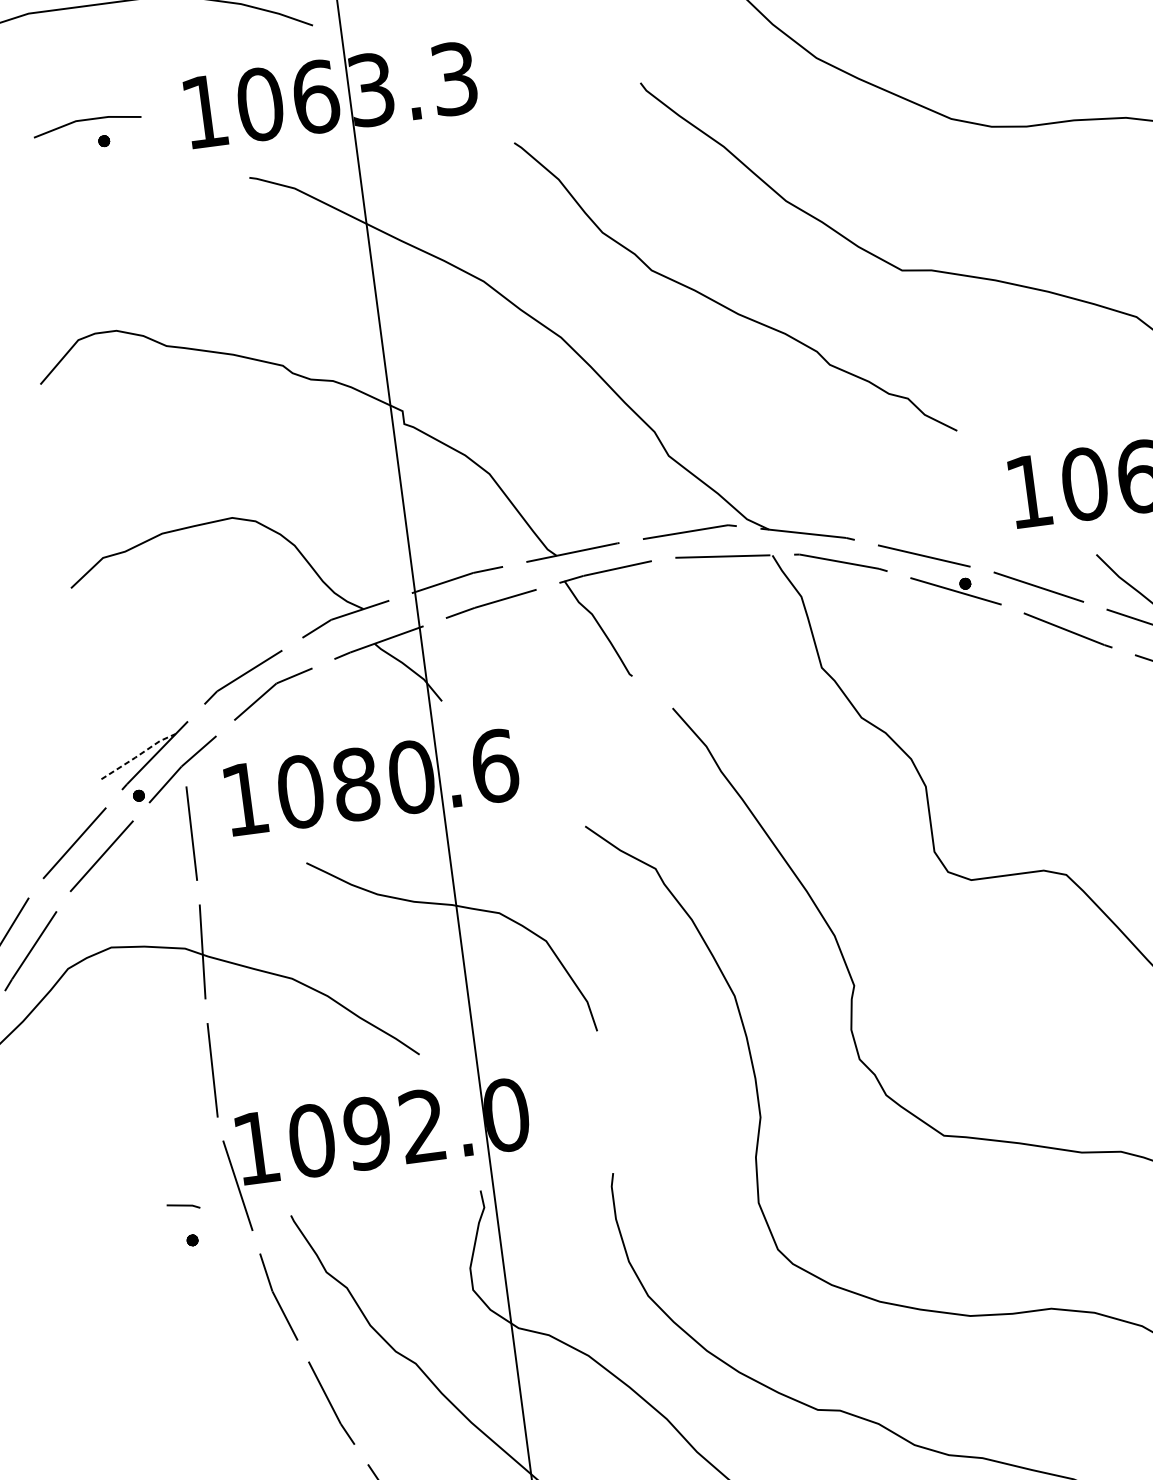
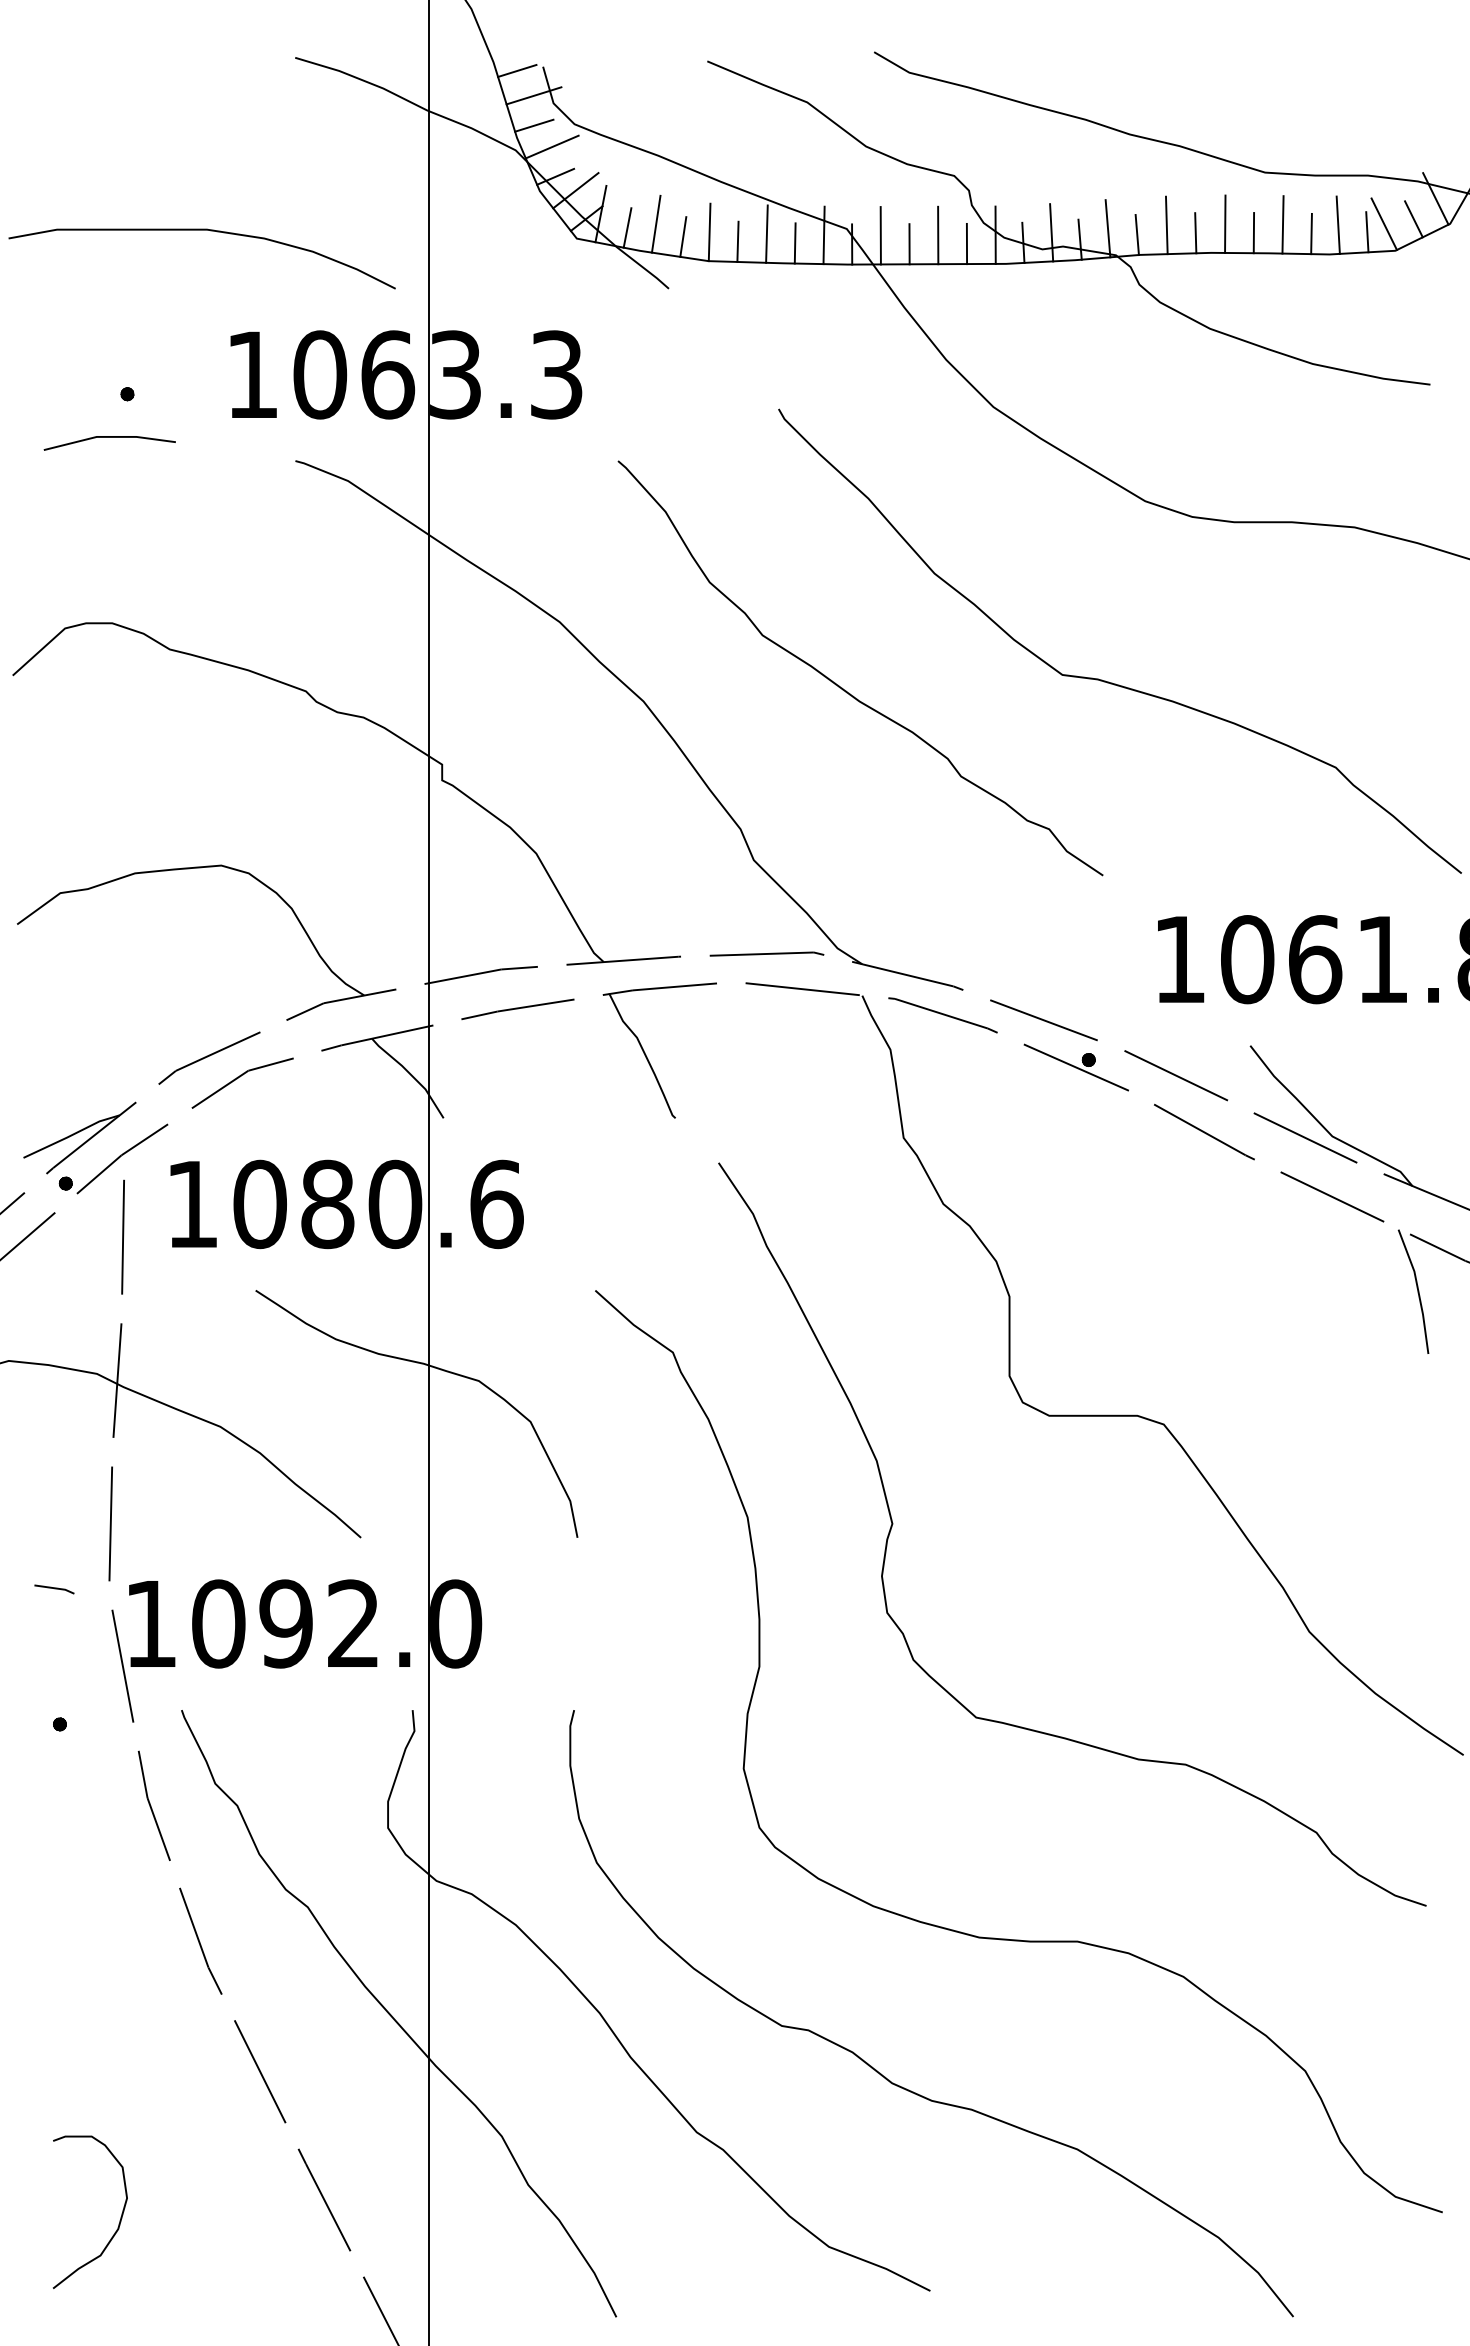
line: (86, 120) -> (109, 437), moved
line: (138, 755) -> (71, 1135), dashed -> solid
line: (183, 1206) -> (54, 1589), moved

